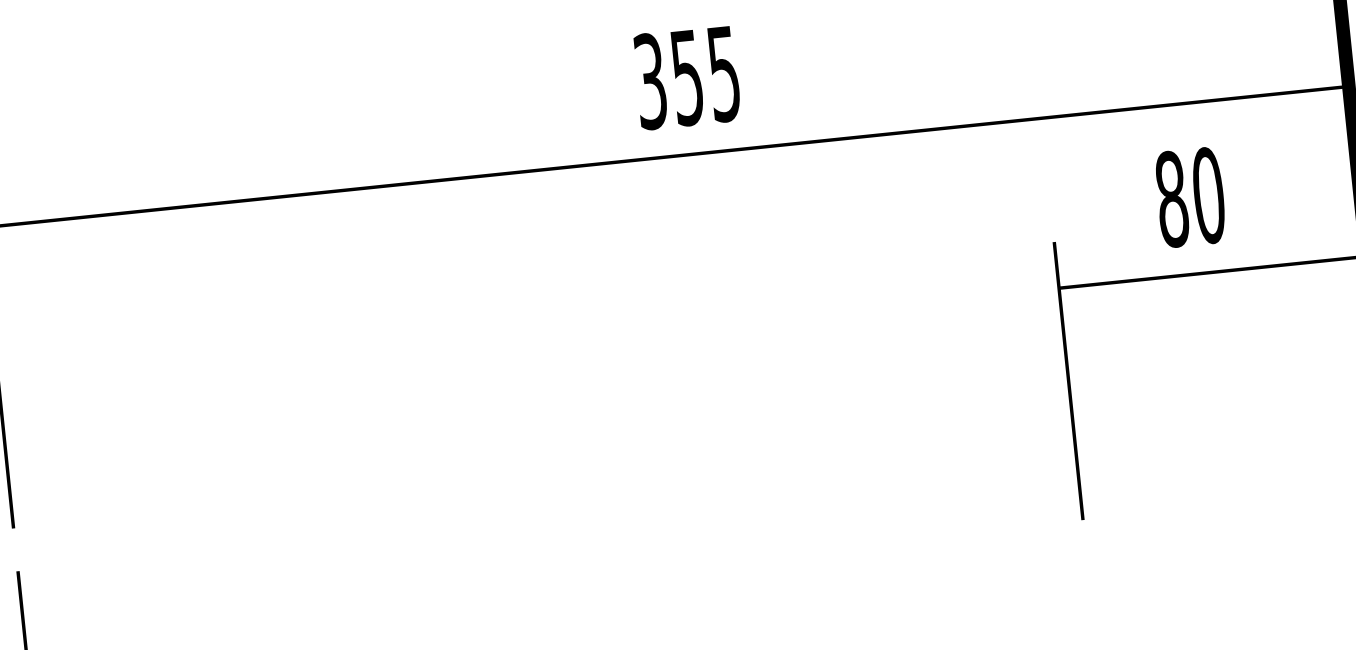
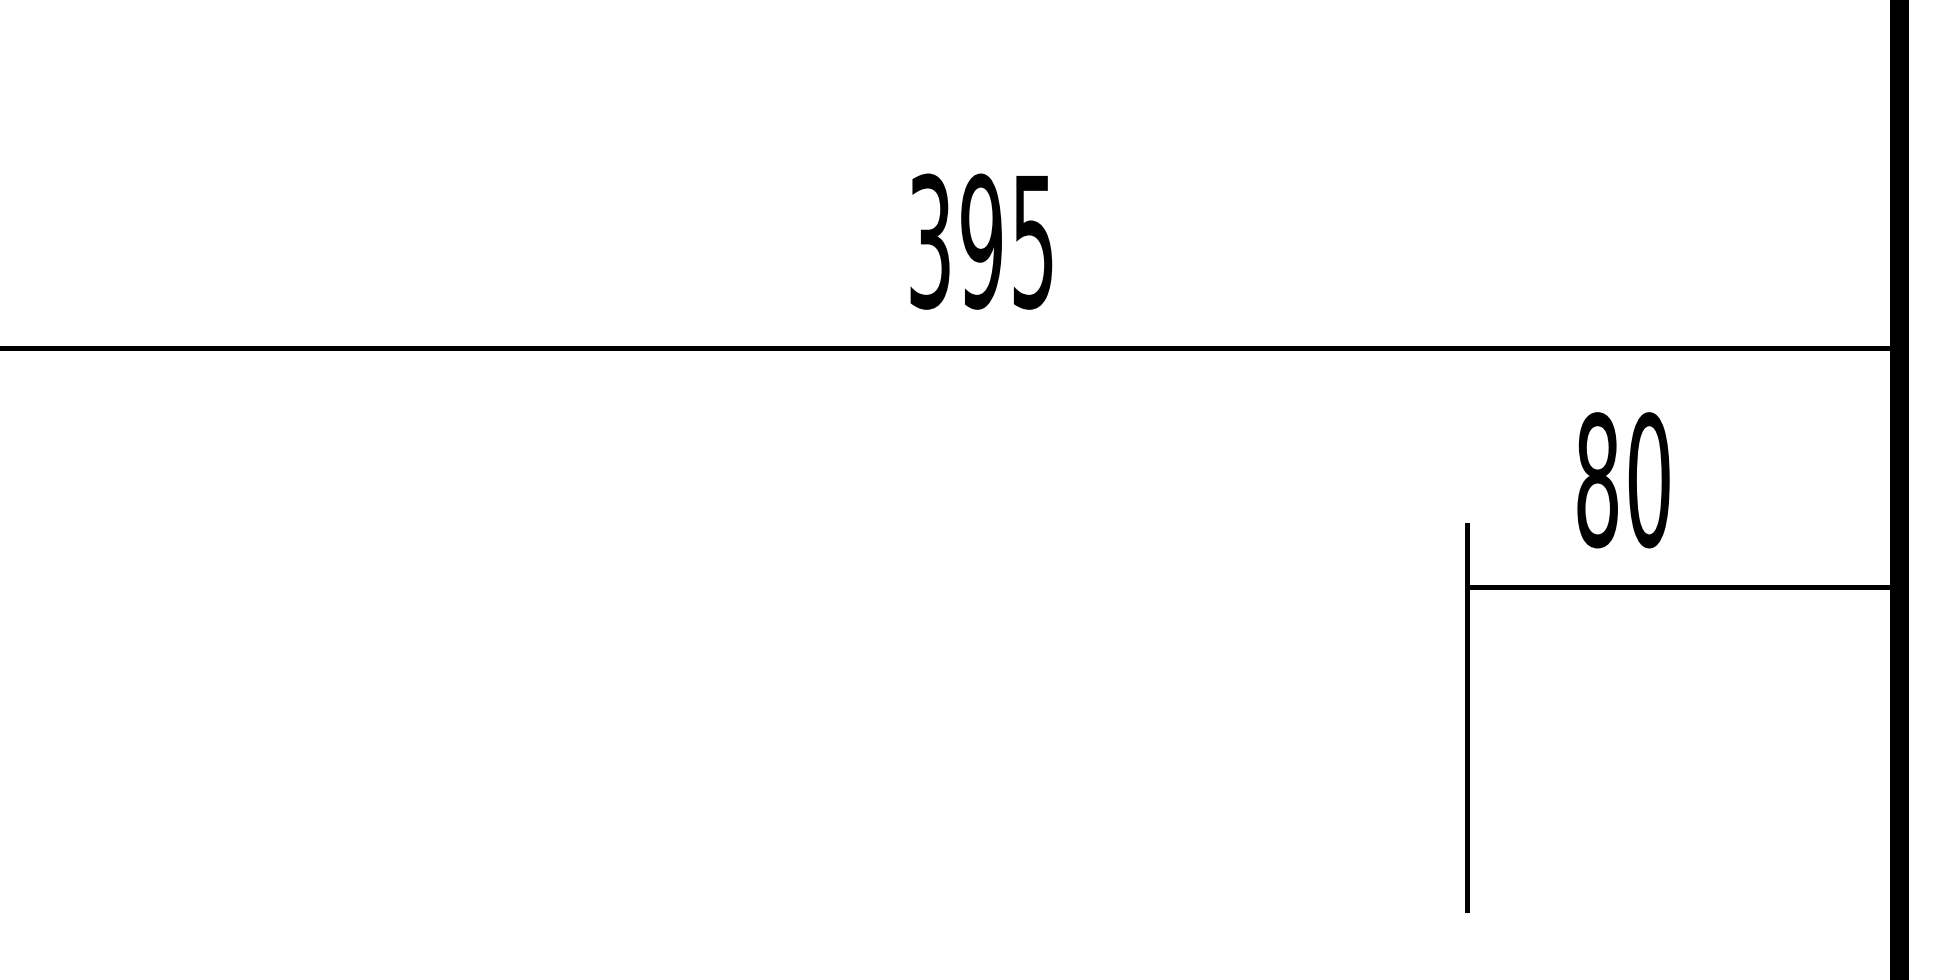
text: (687, 77) -> (981, 241), 355 -> 395
text: (1190, 197) -> (1623, 480), moved

